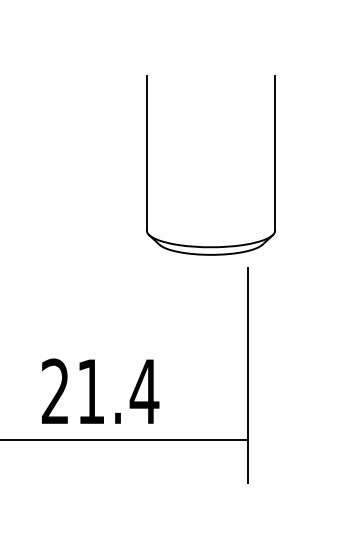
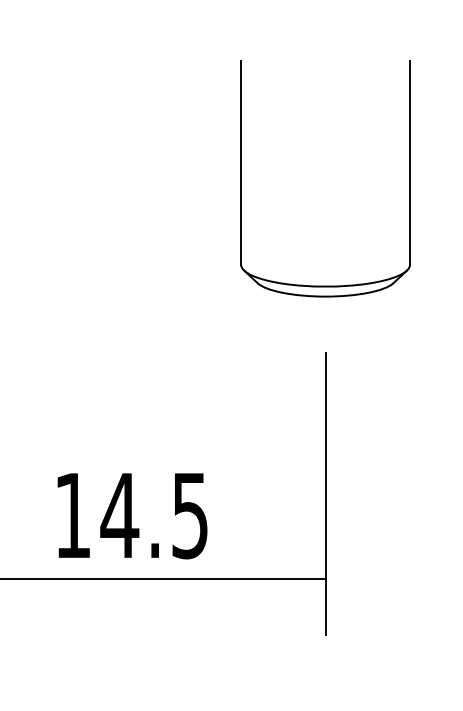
part: (147, 165) -> (241, 178), moved
text: (100, 391) -> (132, 515), 21.4 -> 14.5

